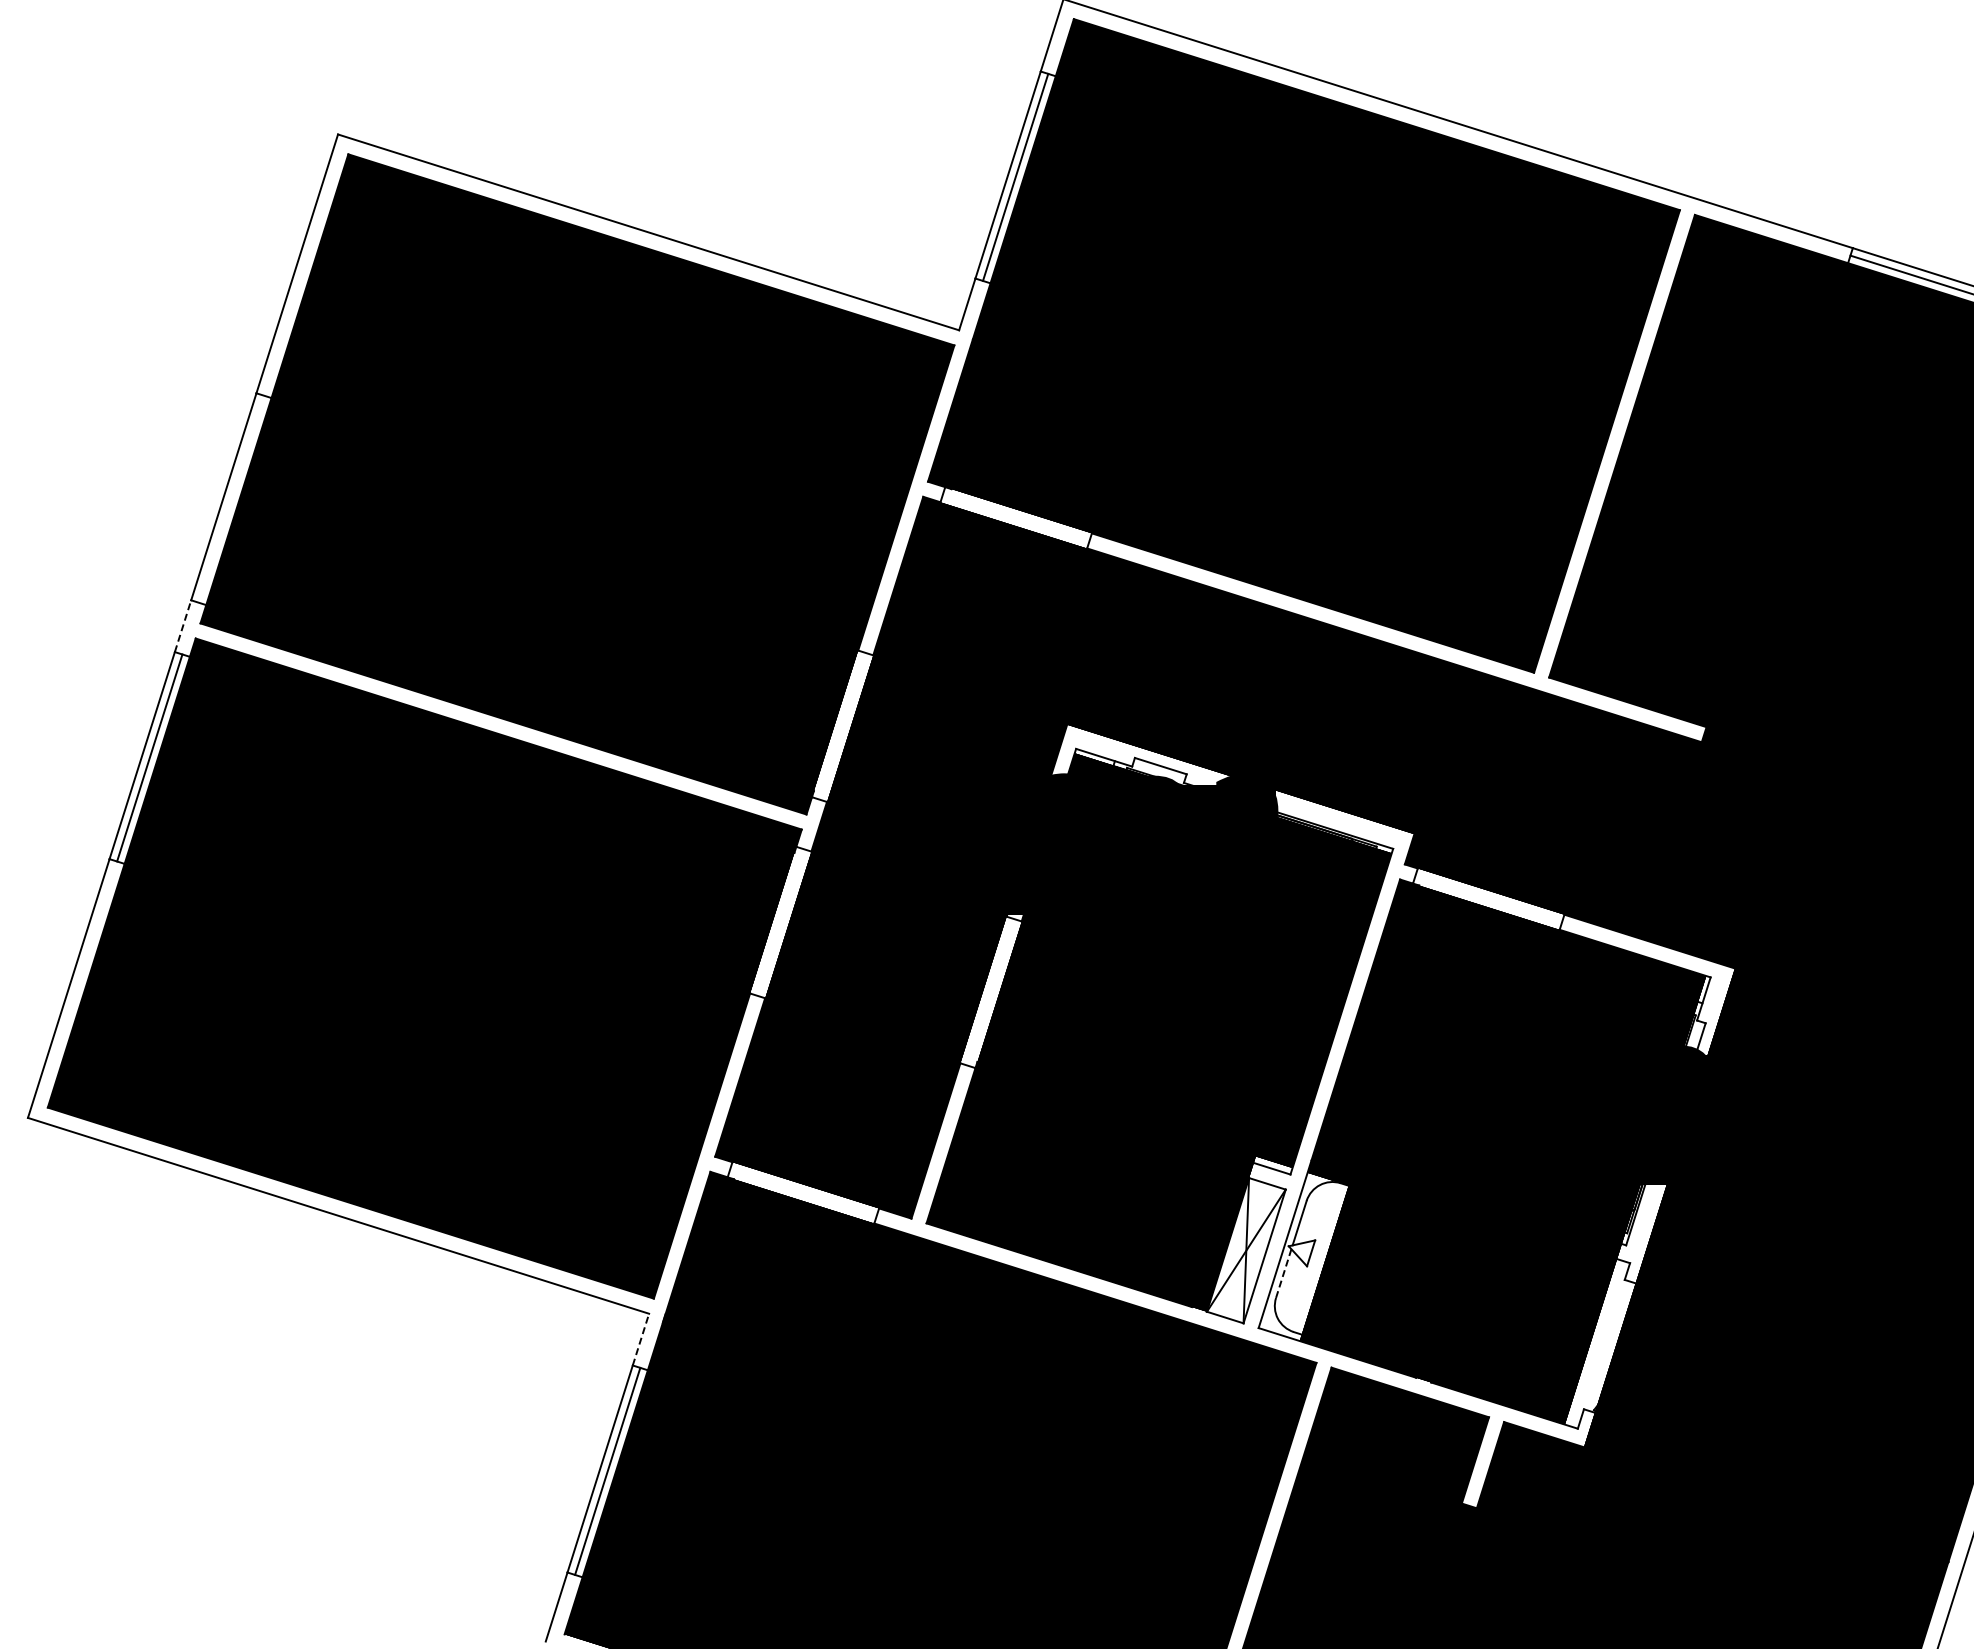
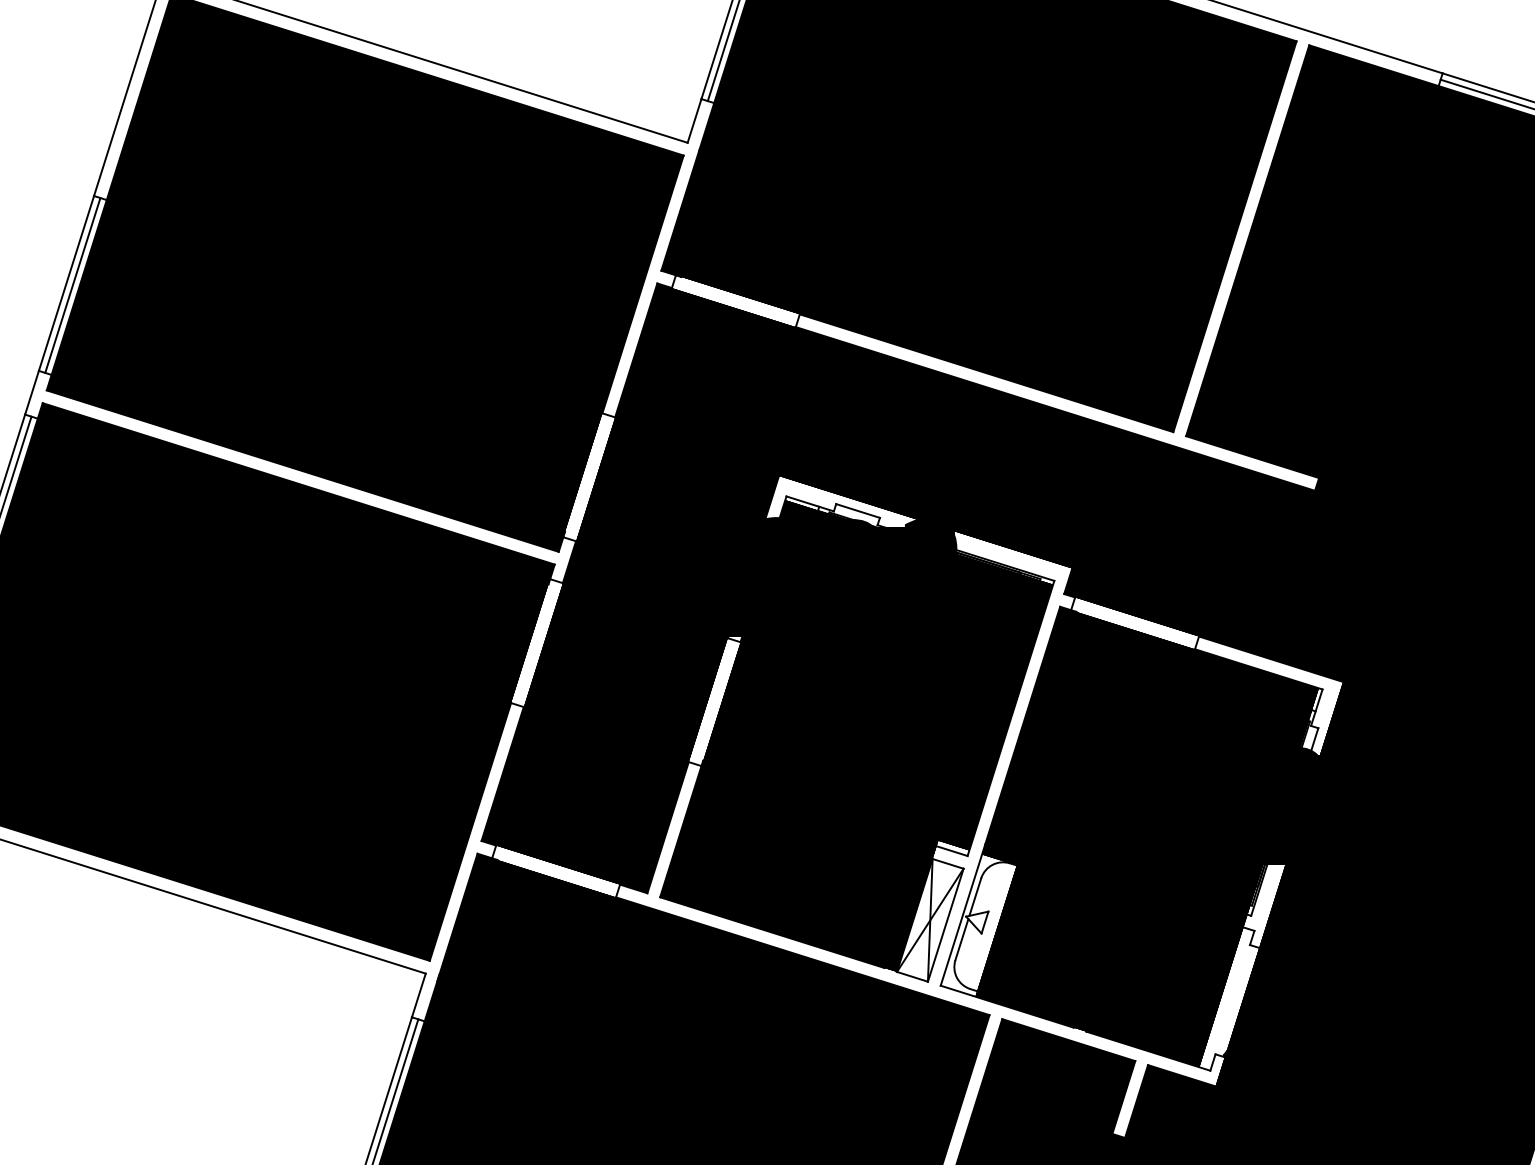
line: (231, 498) -> (72, 284), added
line: (183, 625) -> (32, 392), dashed -> solid
line: (1283, 1273) -> (961, 939), dashed -> solid
line: (641, 1339) -> (419, 995), dashed -> solid

